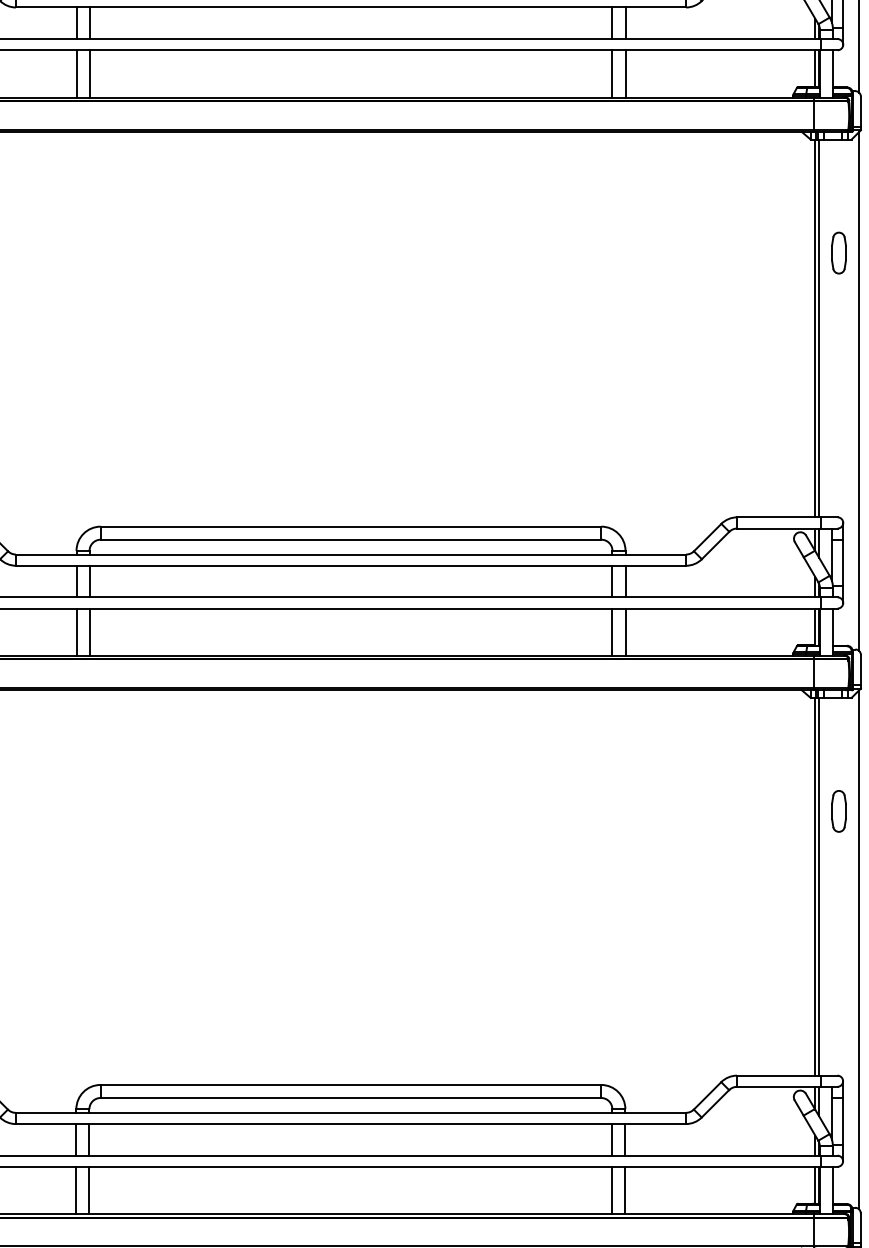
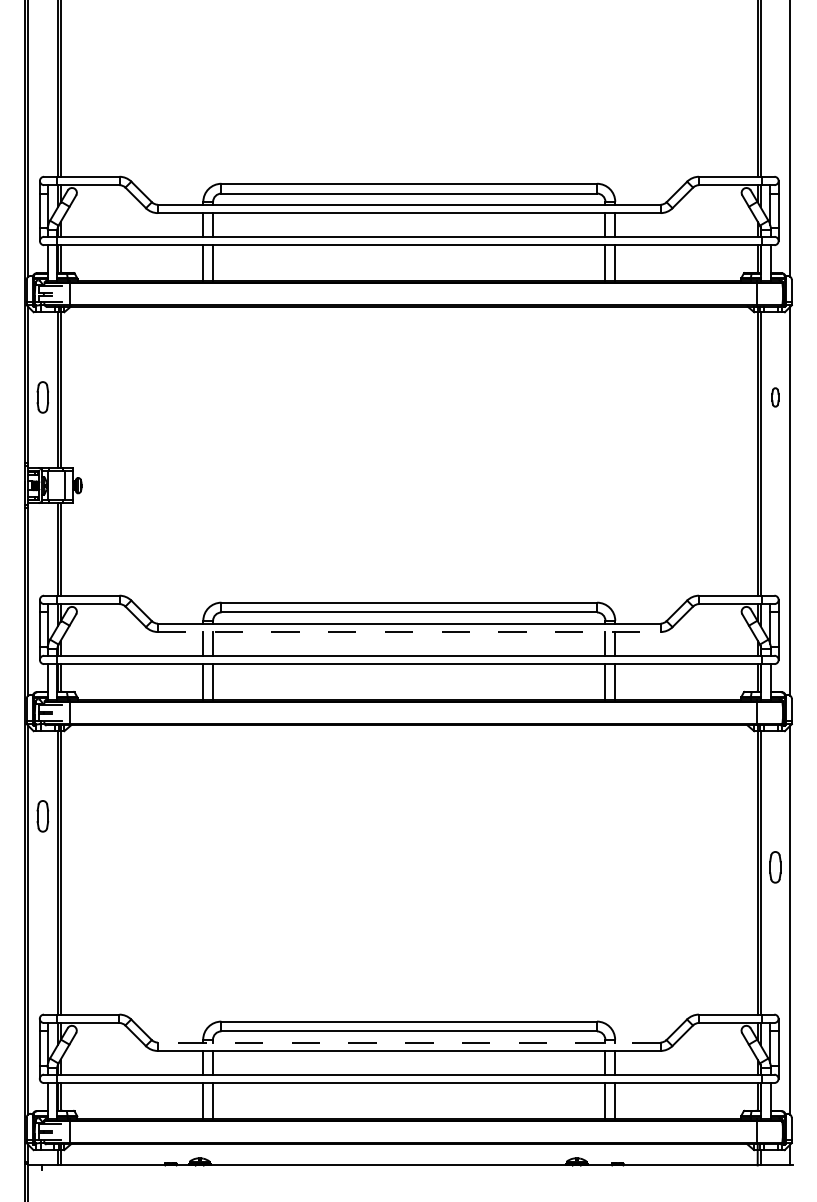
part: (839, 253) -> (775, 397), size x0.6
line: (351, 566) -> (409, 632), solid -> dashed
part: (839, 811) -> (775, 867), moved
line: (349, 1112) -> (408, 1042), solid -> dashed

